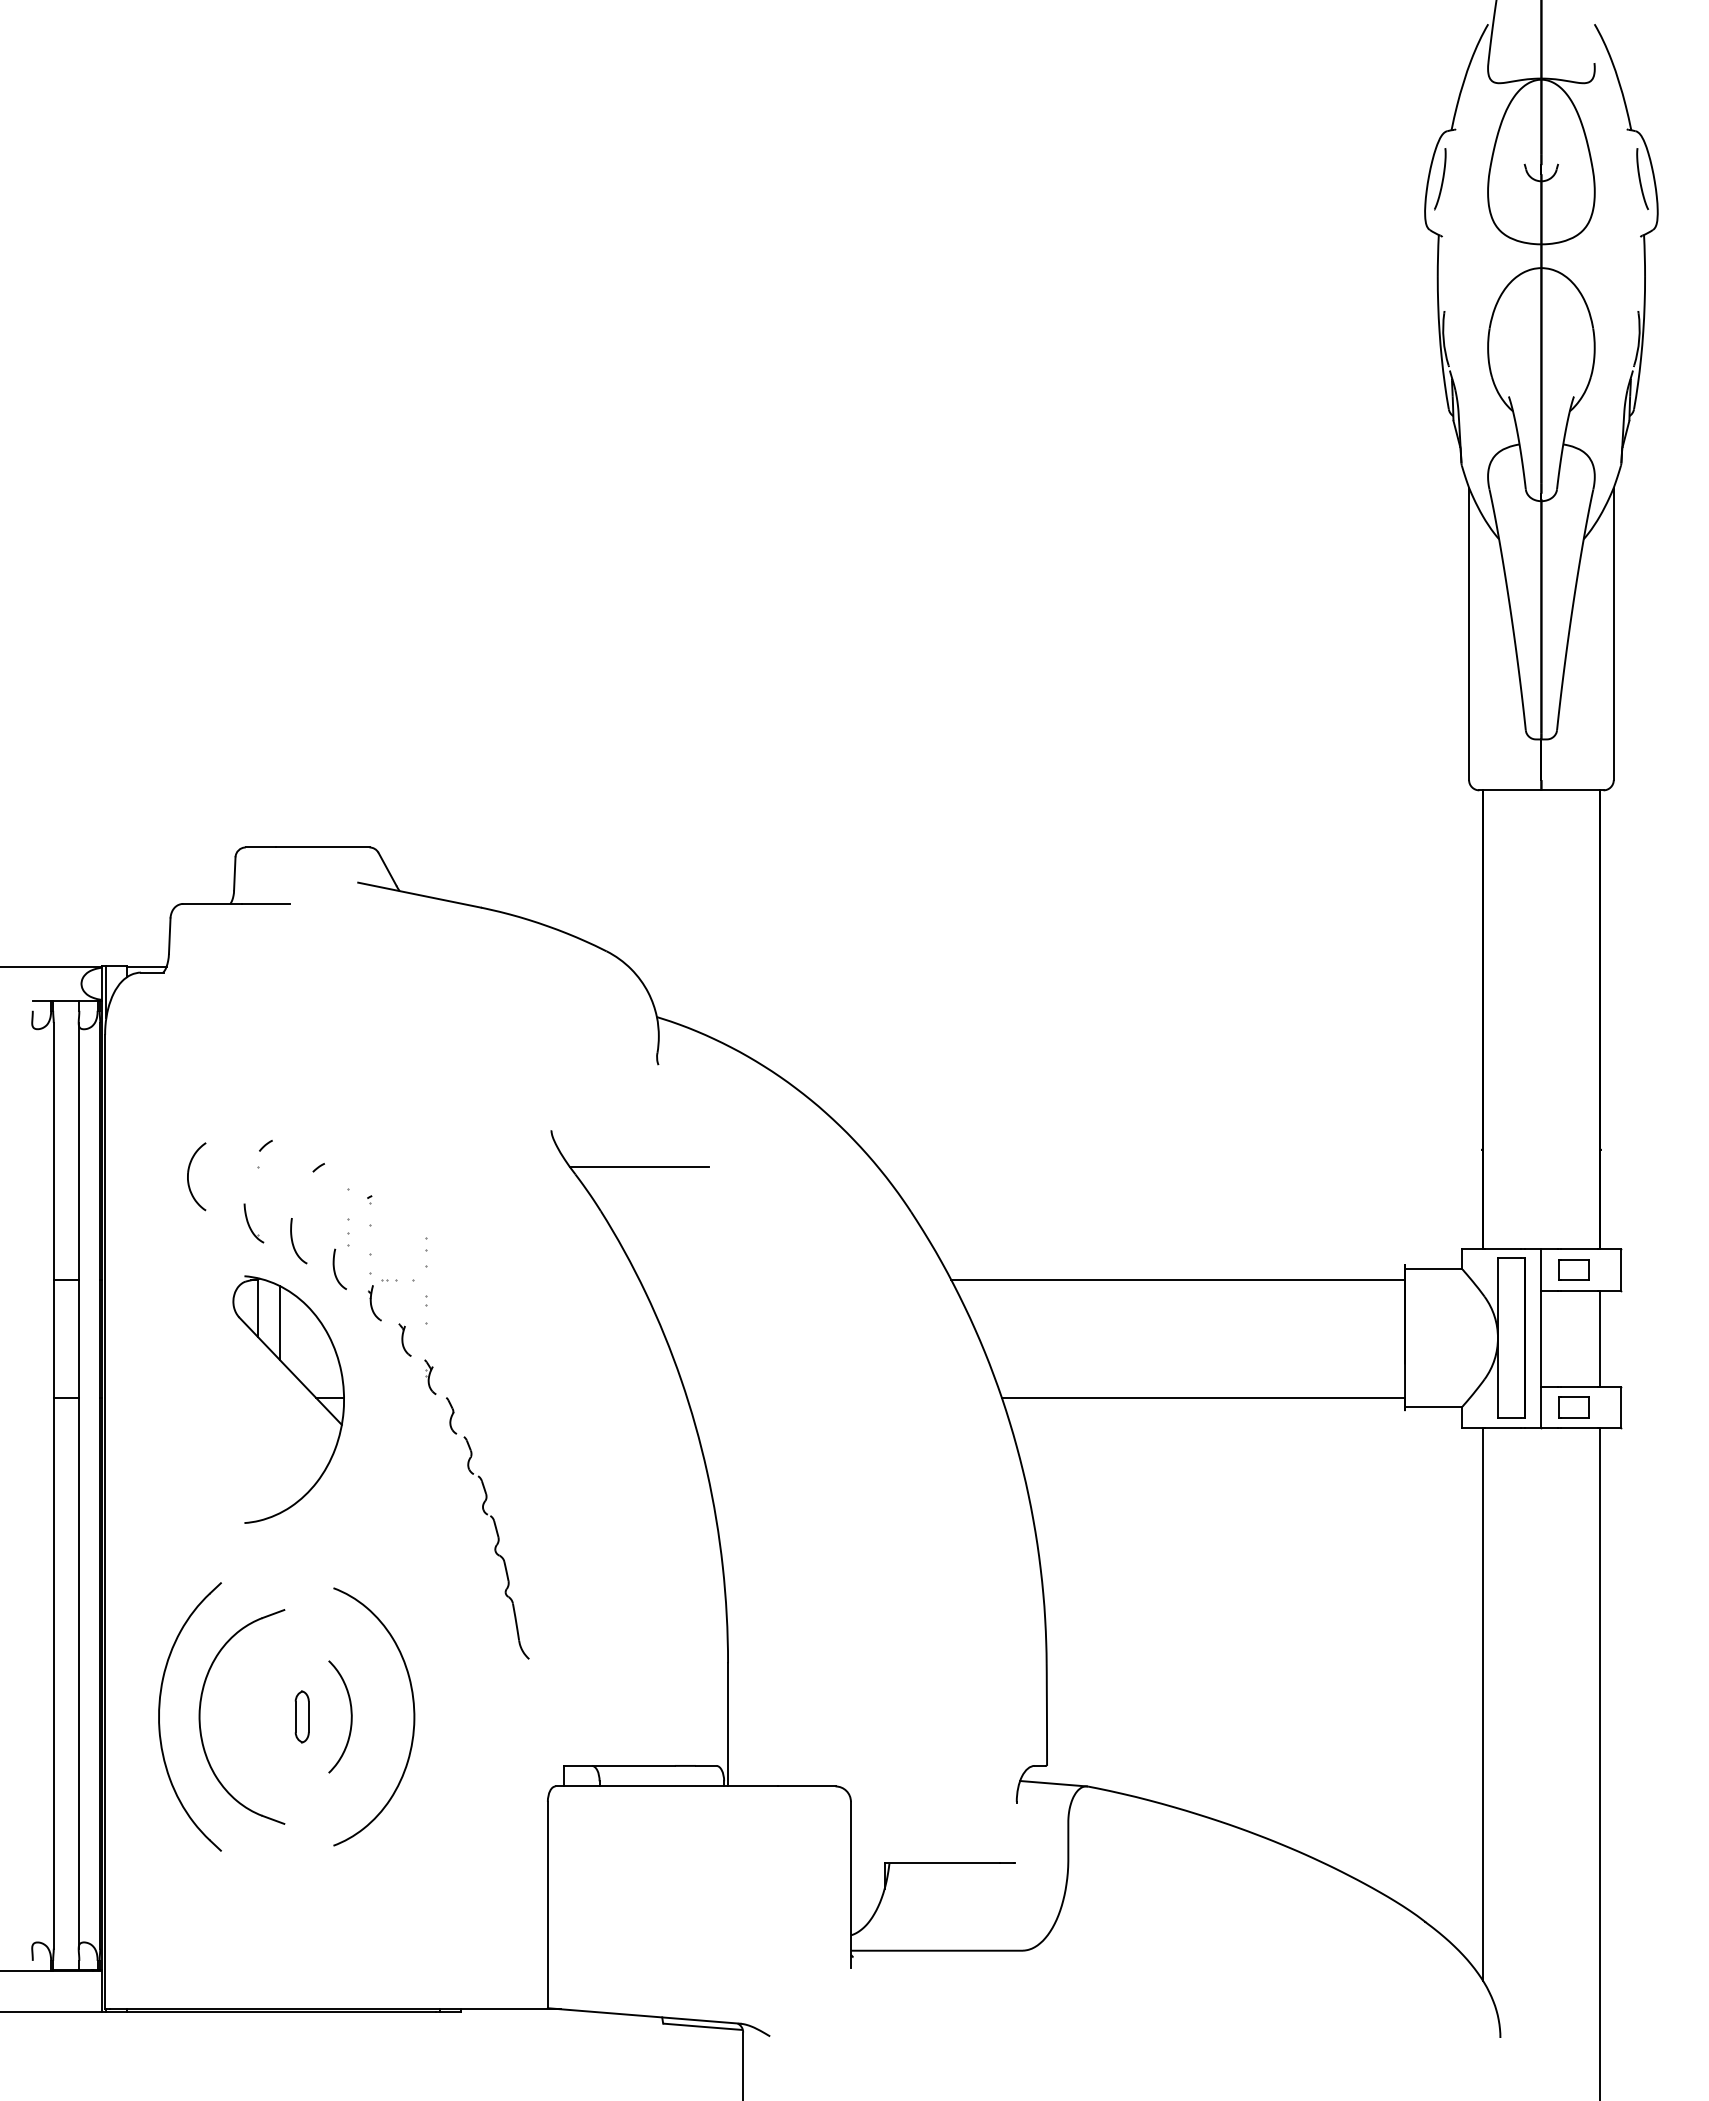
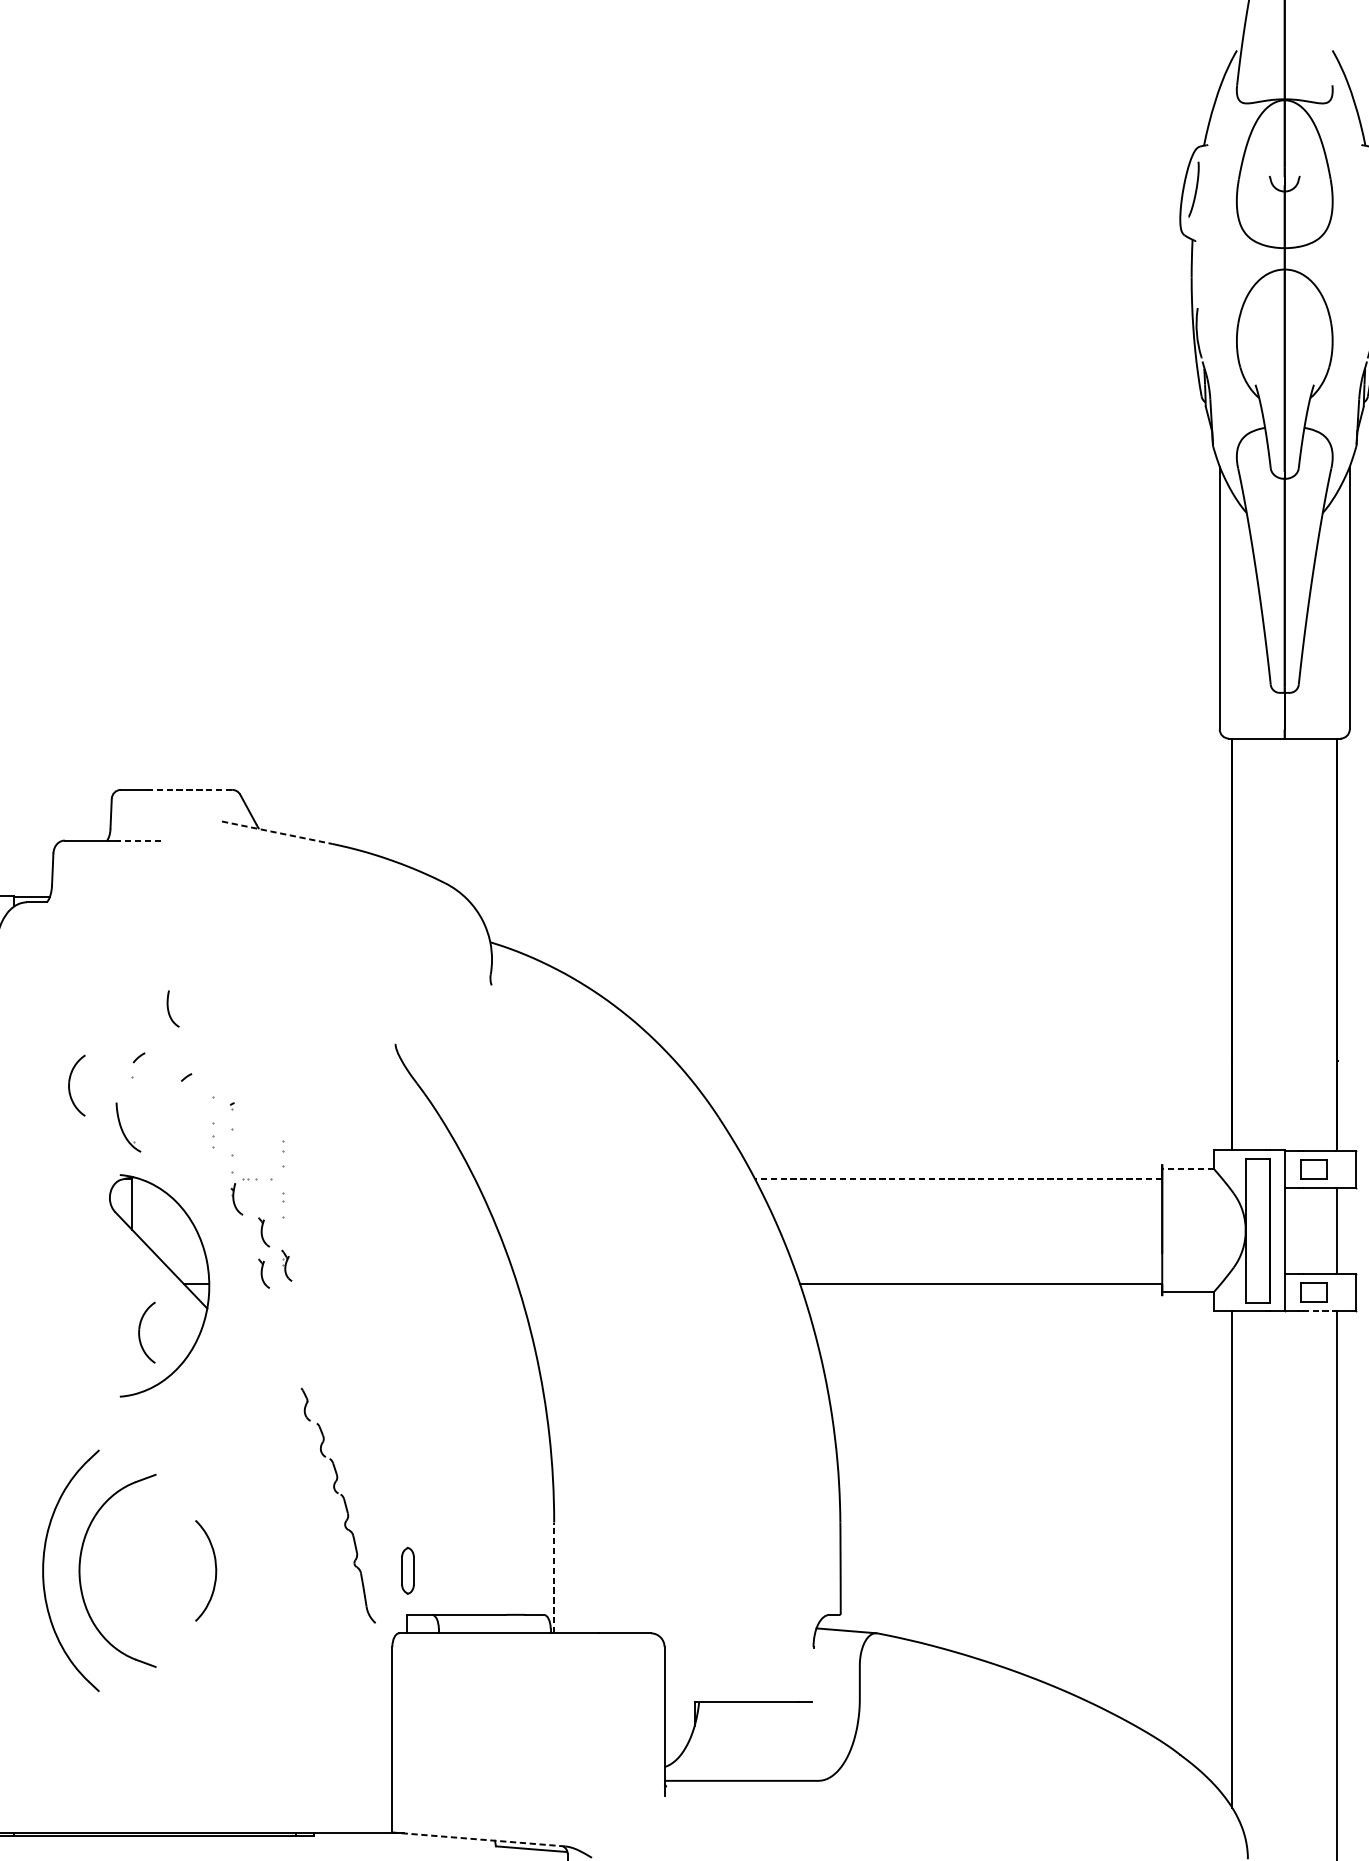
line: (322, 847) -> (189, 789), solid -> dashed
line: (419, 895) -> (277, 833), solid -> dashed
line: (265, 903) -> (138, 840), solid -> dashed
line: (639, 1167) -> (474, 1077), removed
part: (253, 1223) -> (127, 1127), size x1.4
curve: (293, 1241) -> (163, 1143), removed
line: (1433, 1269) -> (1187, 1168), solid -> dashed
curve: (335, 1270) -> (169, 1009), moved
line: (1178, 1280) -> (958, 1178), solid -> dashed
line: (279, 1322) -> (151, 1216), removed
part: (404, 1385) -> (263, 1273), added
line: (1580, 1427) -> (1319, 1310), solid -> dashed
part: (266, 1451) -> (139, 1332), added
part: (494, 1526) -> (344, 1504), moved
part: (301, 1716) -> (407, 1570), moved
curve: (413, 1716) -> (271, 1570), removed
line: (728, 1724) -> (554, 1577), solid -> dashed
line: (644, 2015) -> (479, 1839), solid -> dashed

